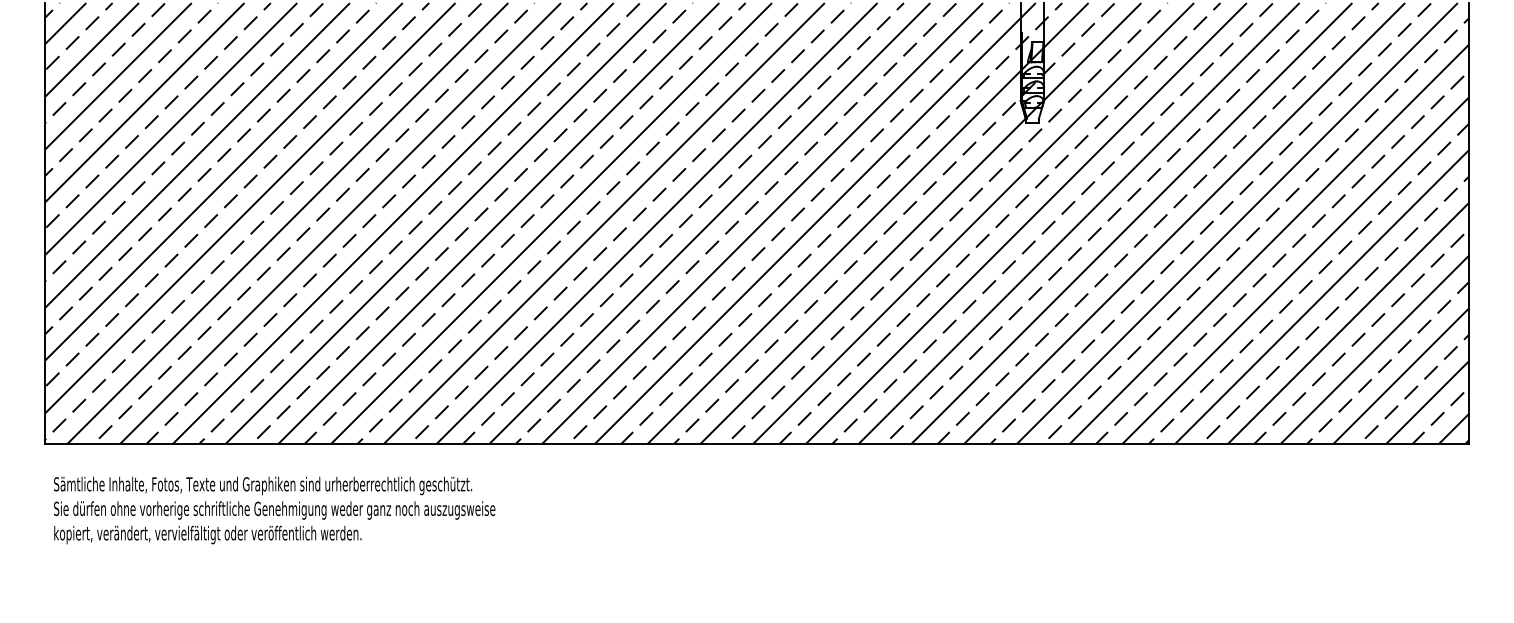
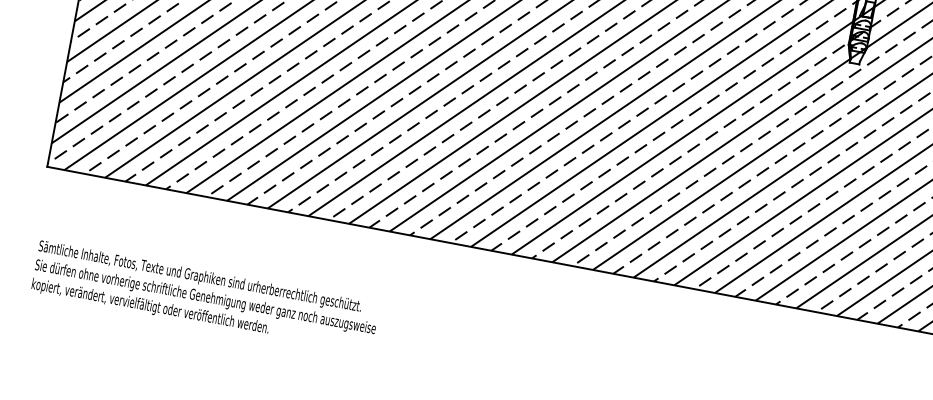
text: (274, 510) -> (205, 297), moved

